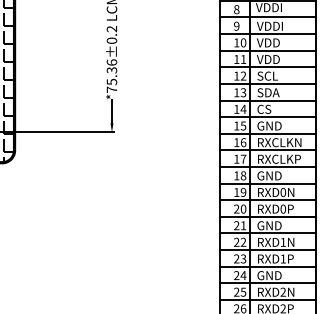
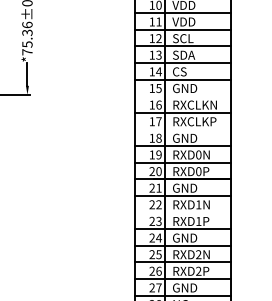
line: (267, 133) -> (182, 95), removed
line: (267, 166) -> (182, 128), removed
line: (267, 250) -> (182, 212), removed

